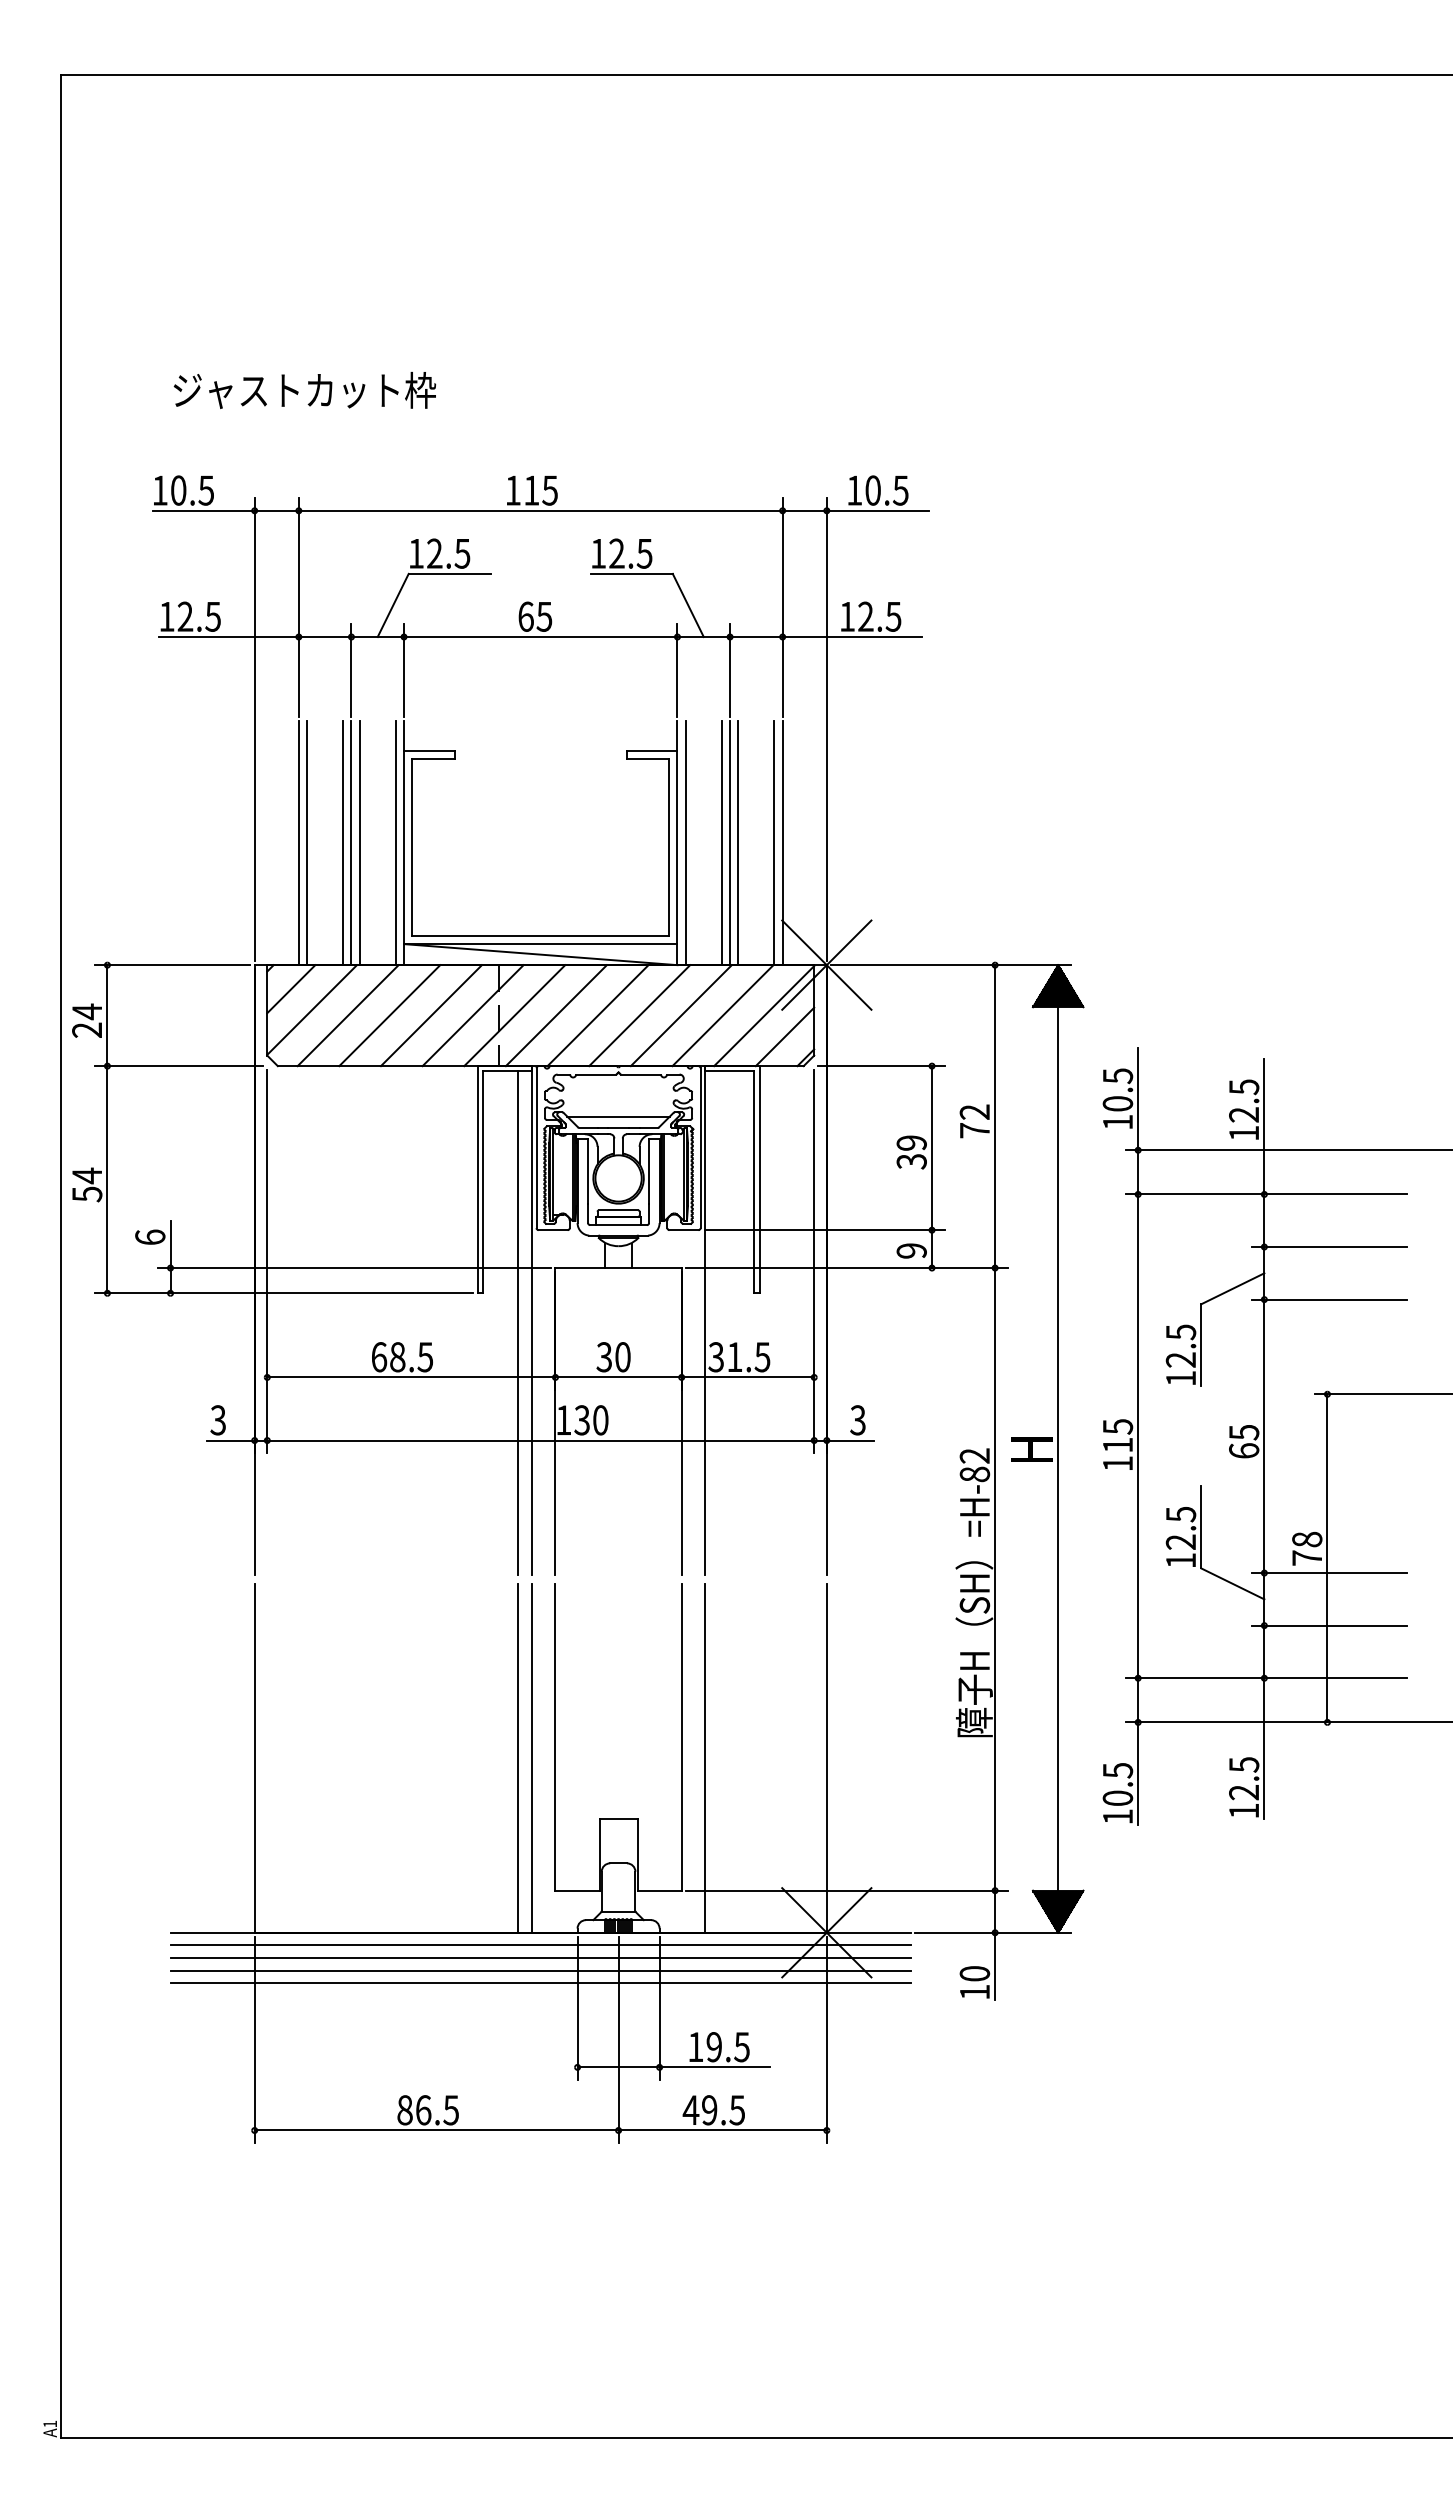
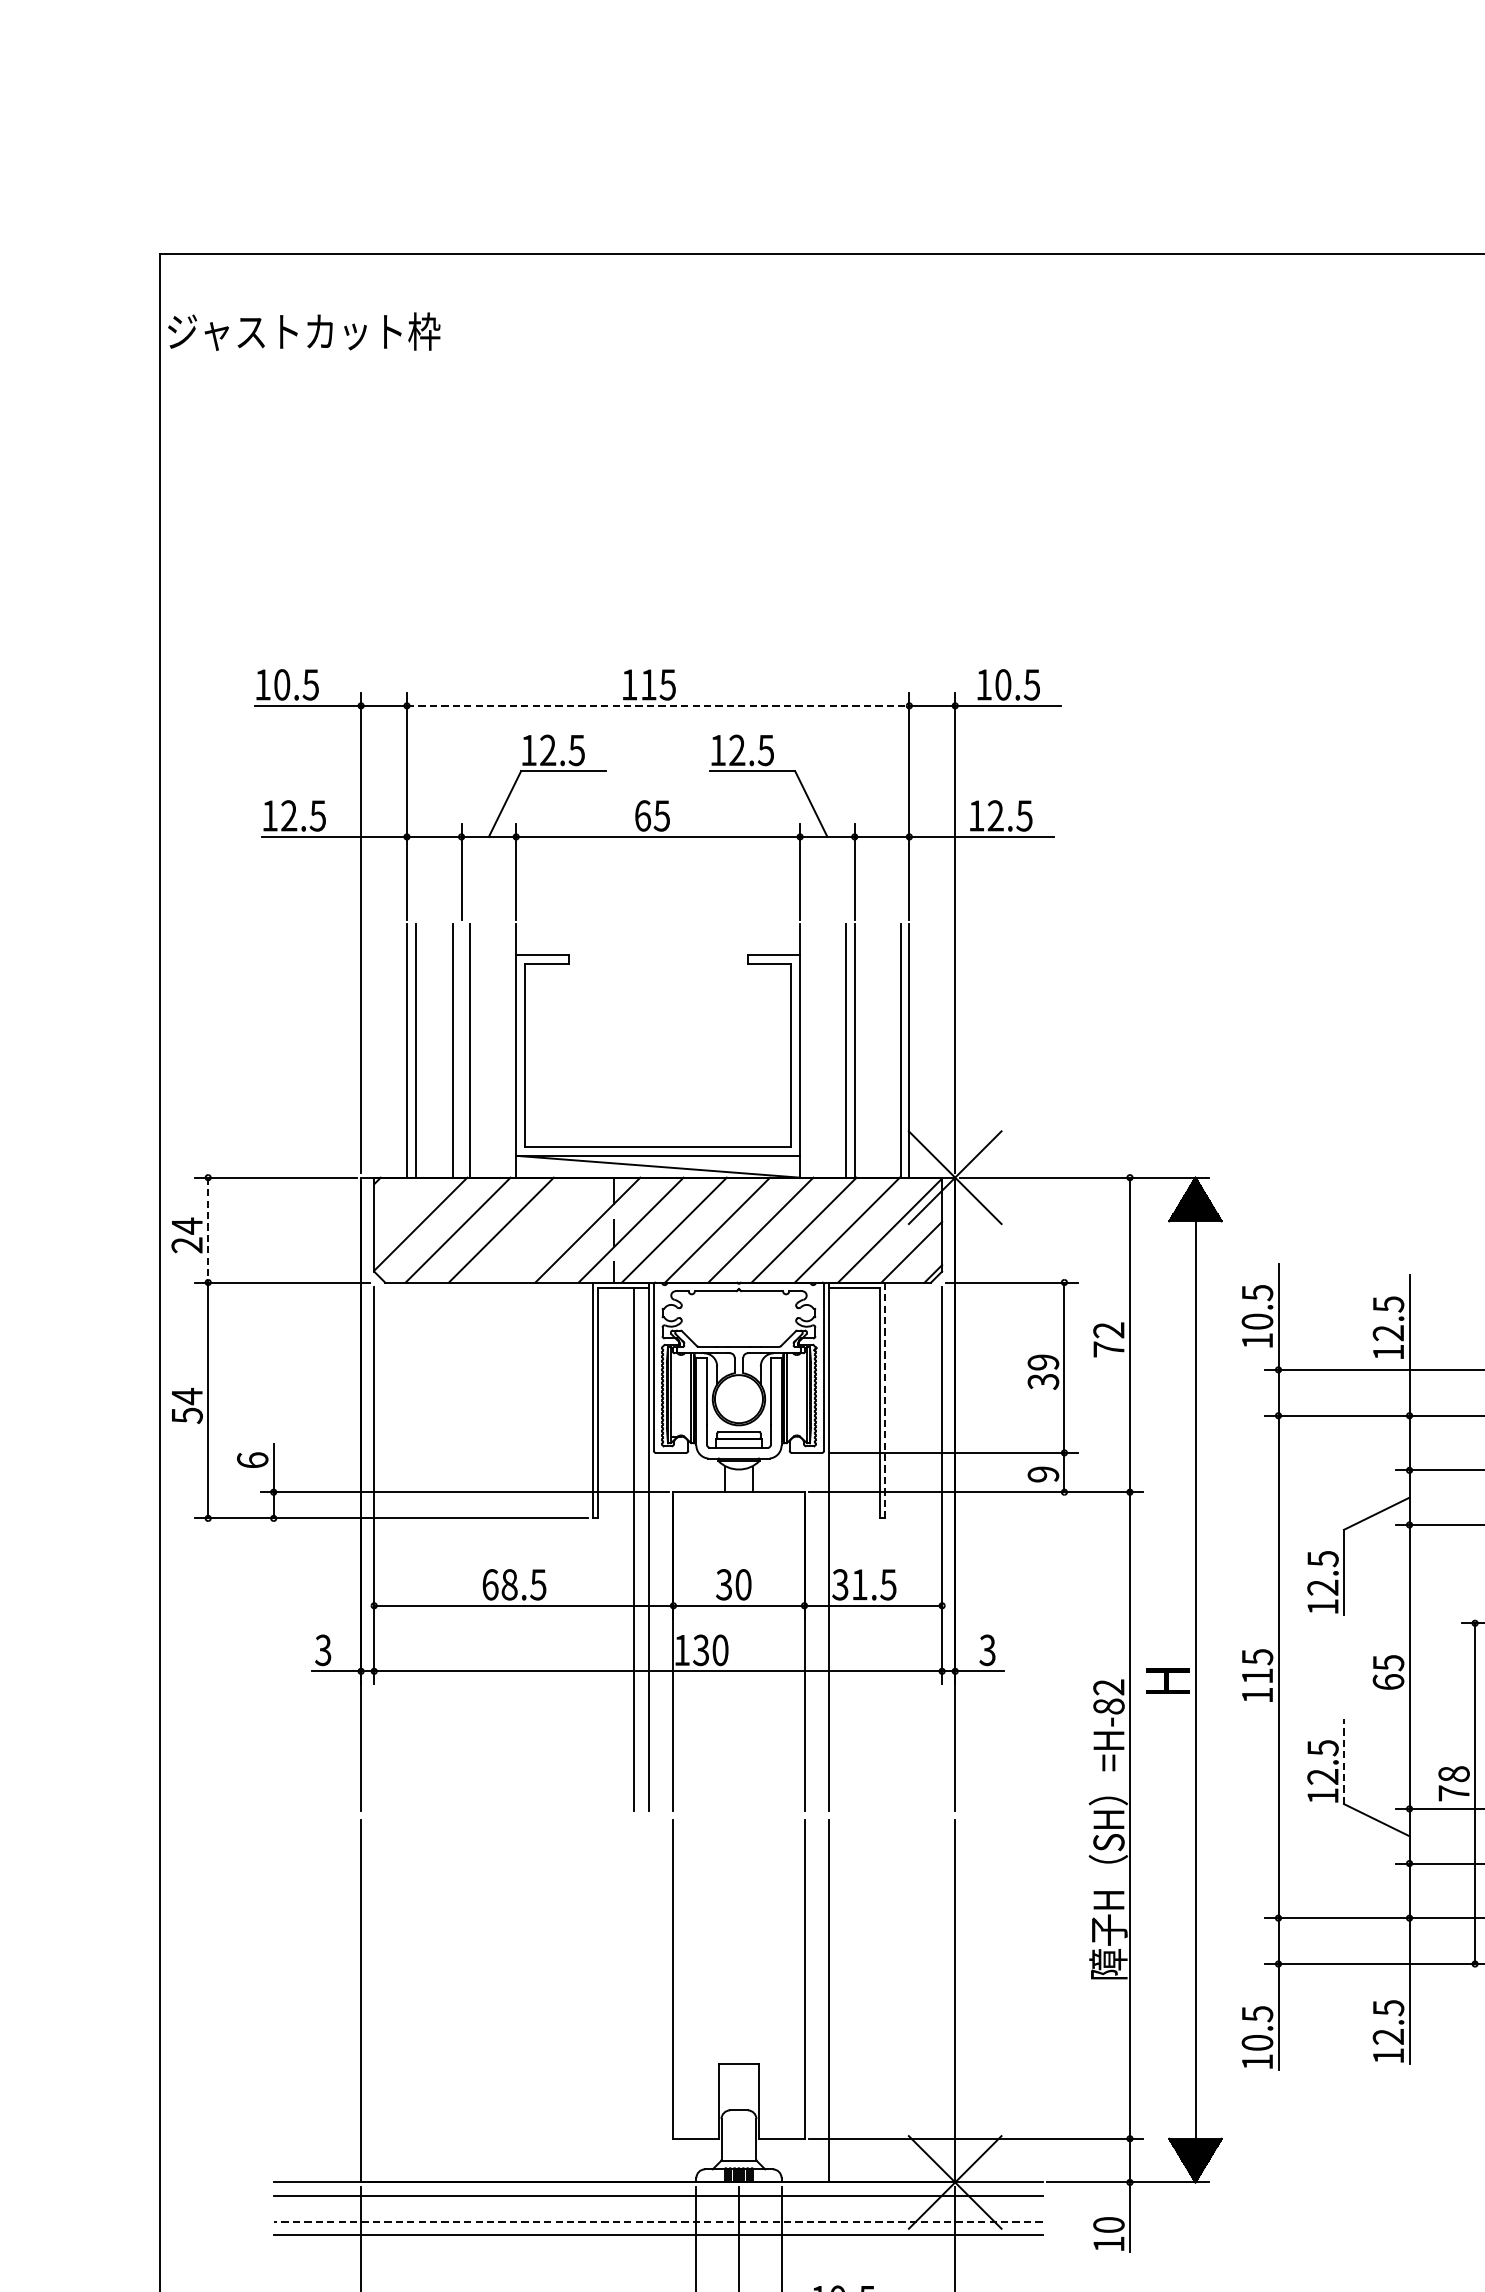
text: (304, 390) -> (303, 331), moved
line: (540, 510) -> (657, 705), solid -> dashed
line: (351, 843) -> (461, 1051), removed
line: (395, 843) -> (507, 1051), removed
line: (685, 843) -> (808, 1051), removed
line: (738, 843) -> (863, 1051), removed
line: (291, 989) -> (399, 1202), removed
line: (430, 1015) -> (543, 1229), removed
line: (107, 1016) -> (208, 1230), solid -> dashed
line: (618, 1116) -> (738, 1334), removed
line: (759, 1179) -> (885, 1400), solid -> dashed
line: (1201, 1527) -> (1344, 1761), solid -> dashed
line: (517, 1757) -> (634, 2000), removed
line: (532, 1757) -> (649, 2000), removed
line: (540, 1958) -> (657, 2209), removed
line: (540, 1970) -> (657, 2221), solid -> dashed

